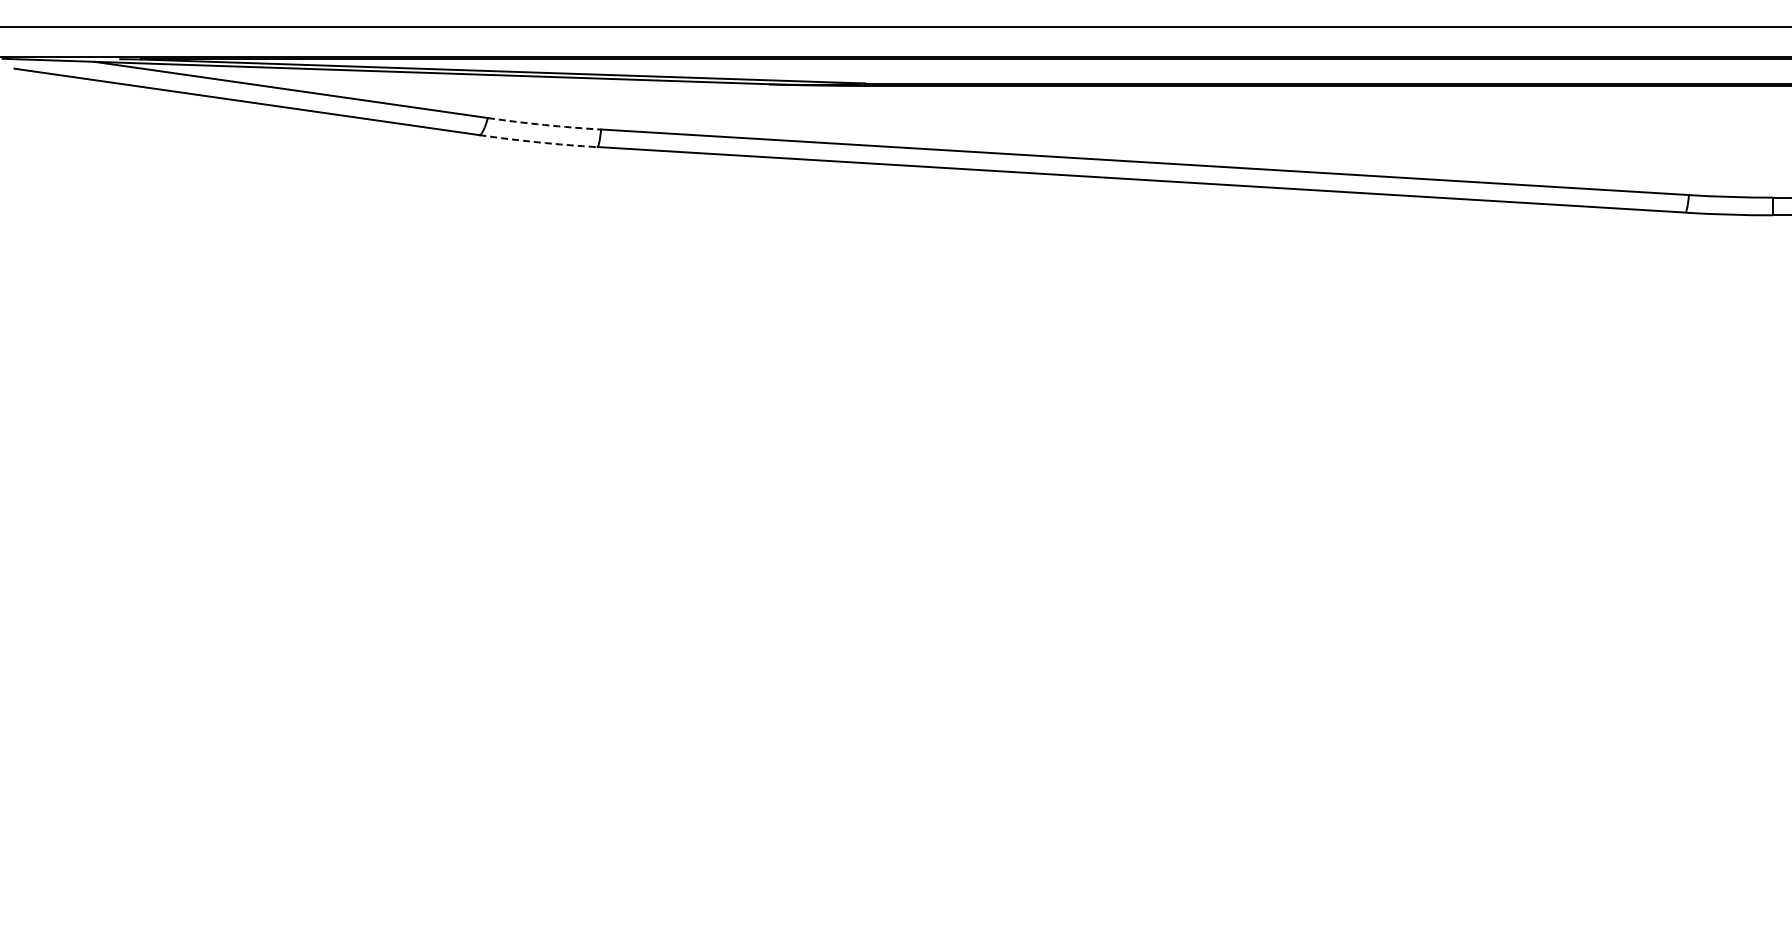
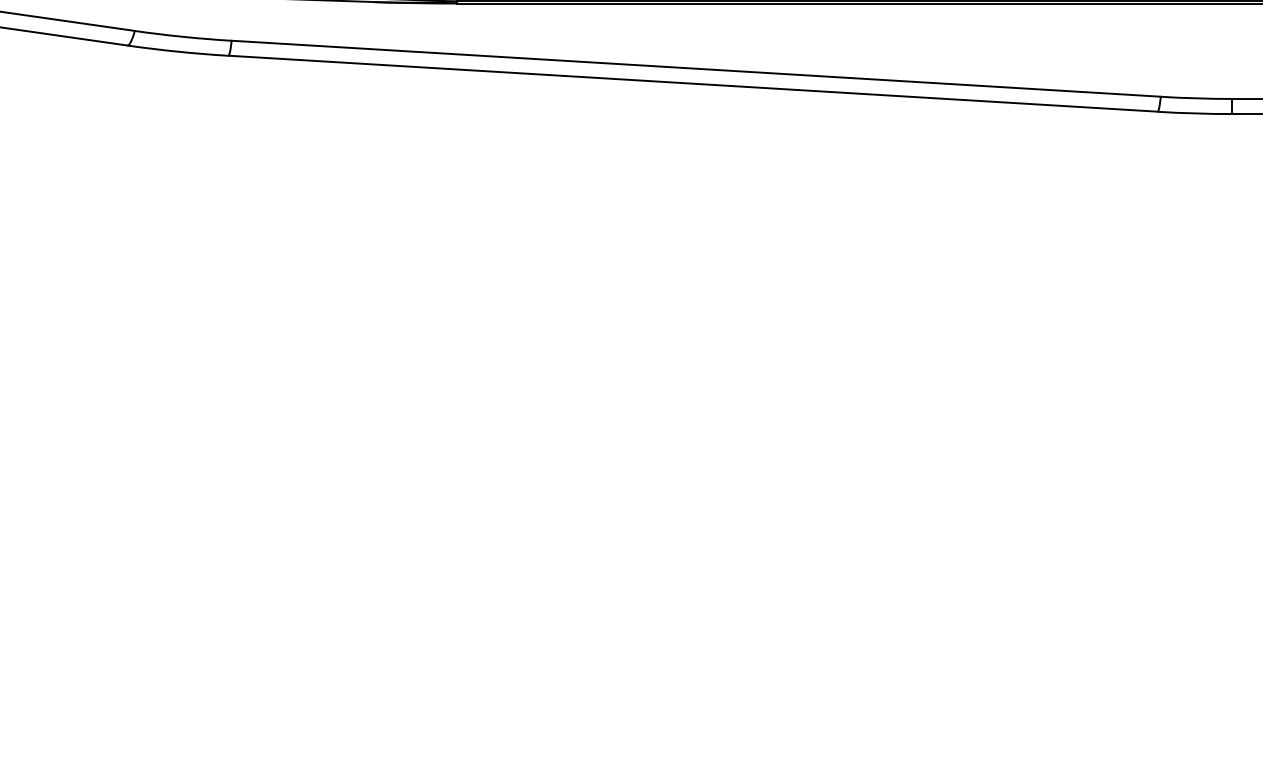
arc: (544, 124) -> (183, 36), dashed -> solid
arc: (538, 142) -> (178, 51), dashed -> solid

